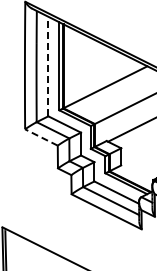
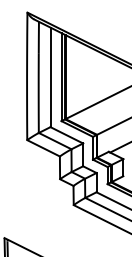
line: (48, 66) -> (50, 77), dashed -> solid
line: (41, 137) -> (43, 148), dashed -> solid

